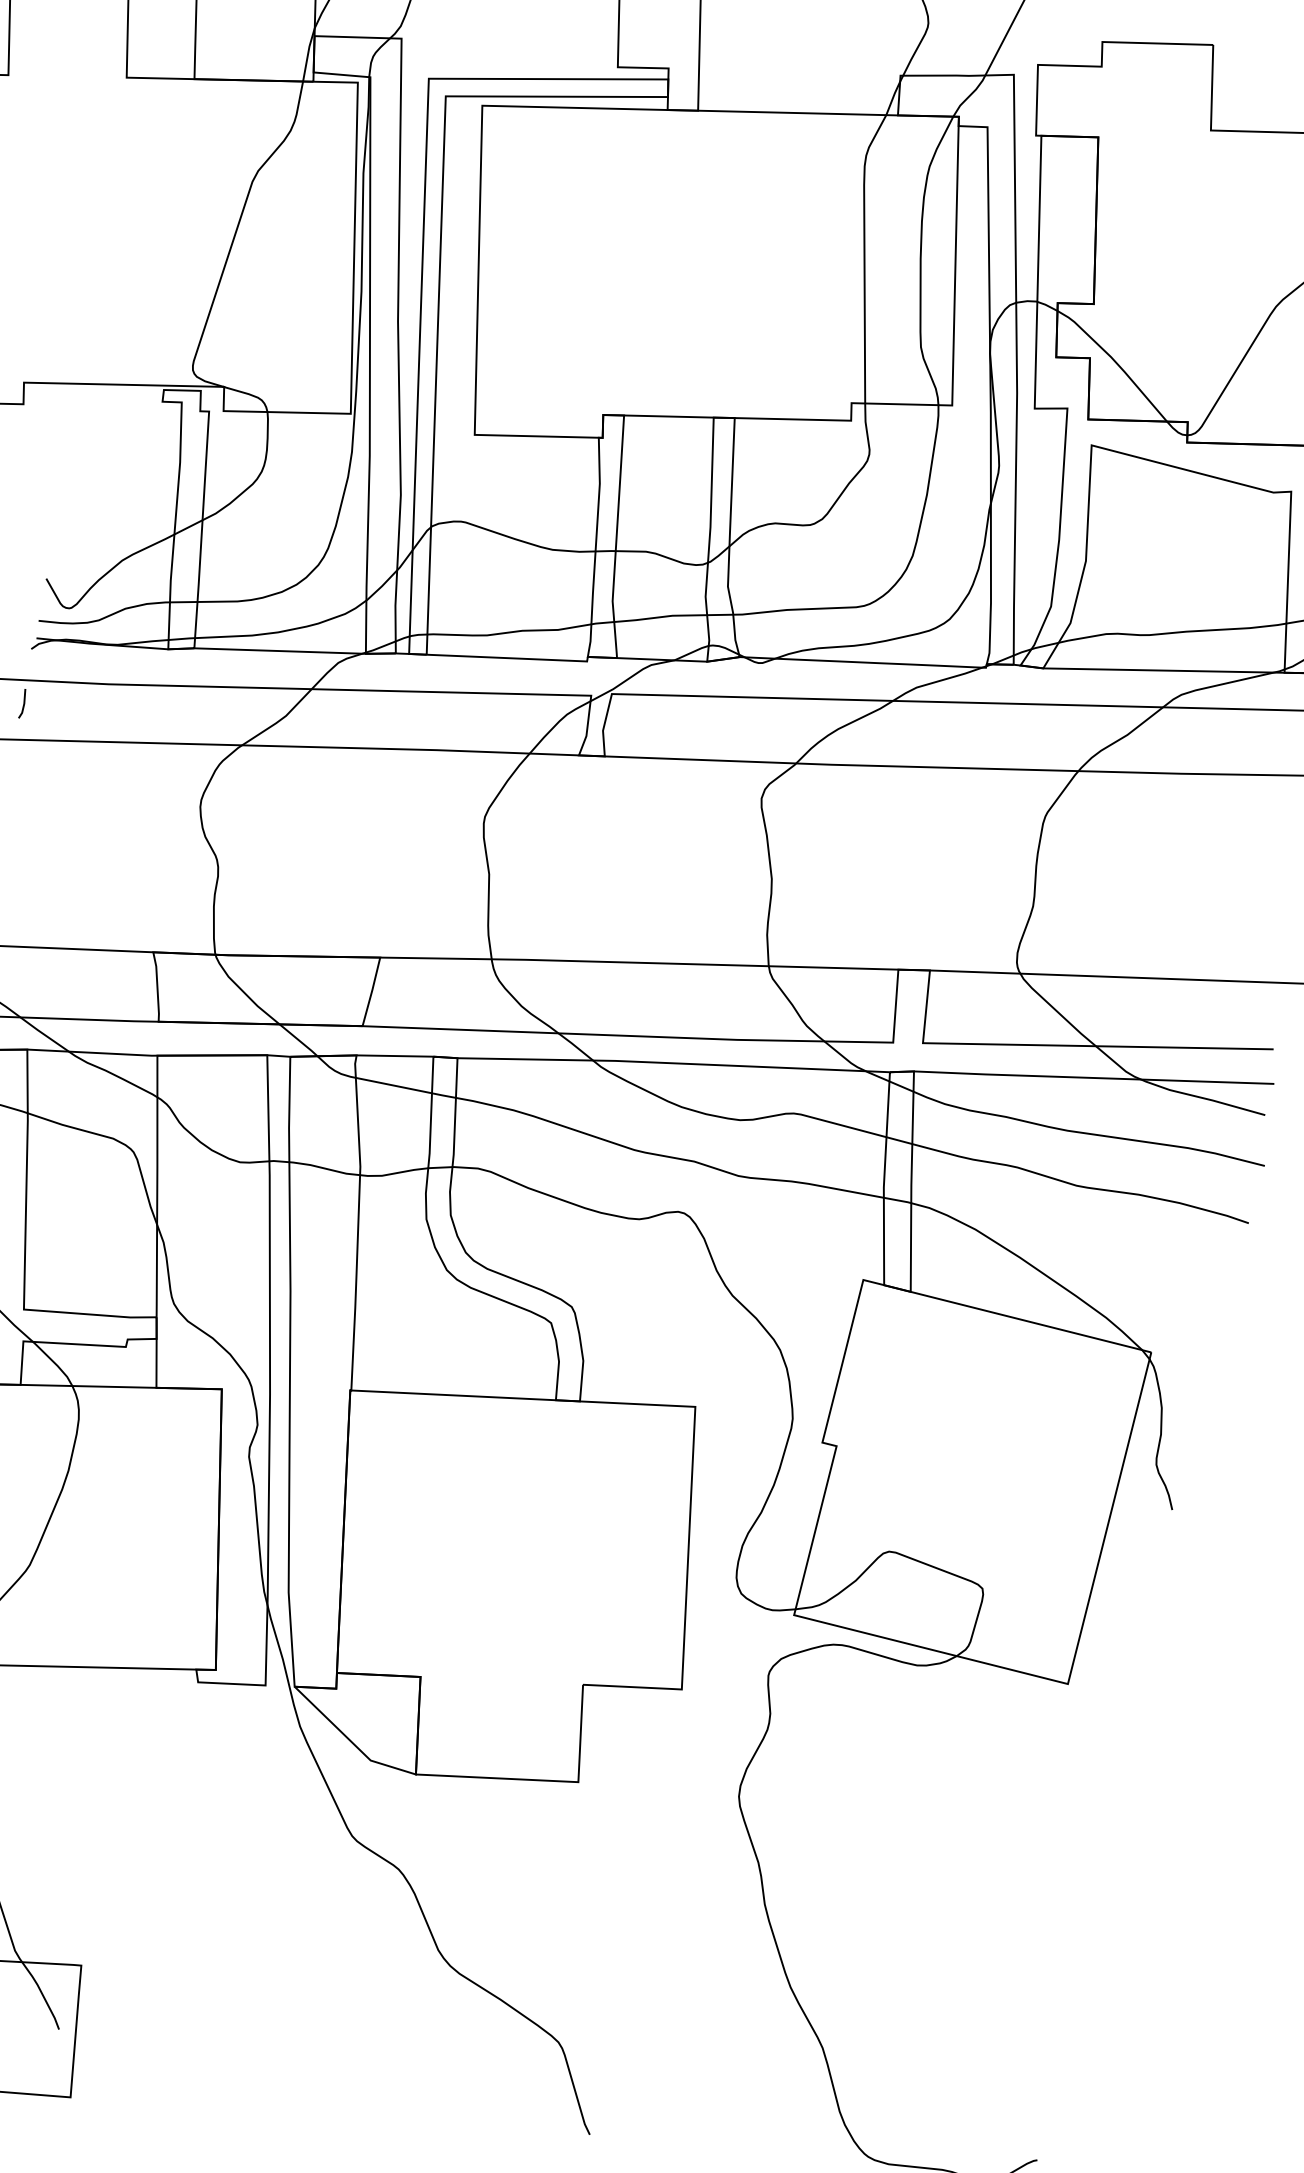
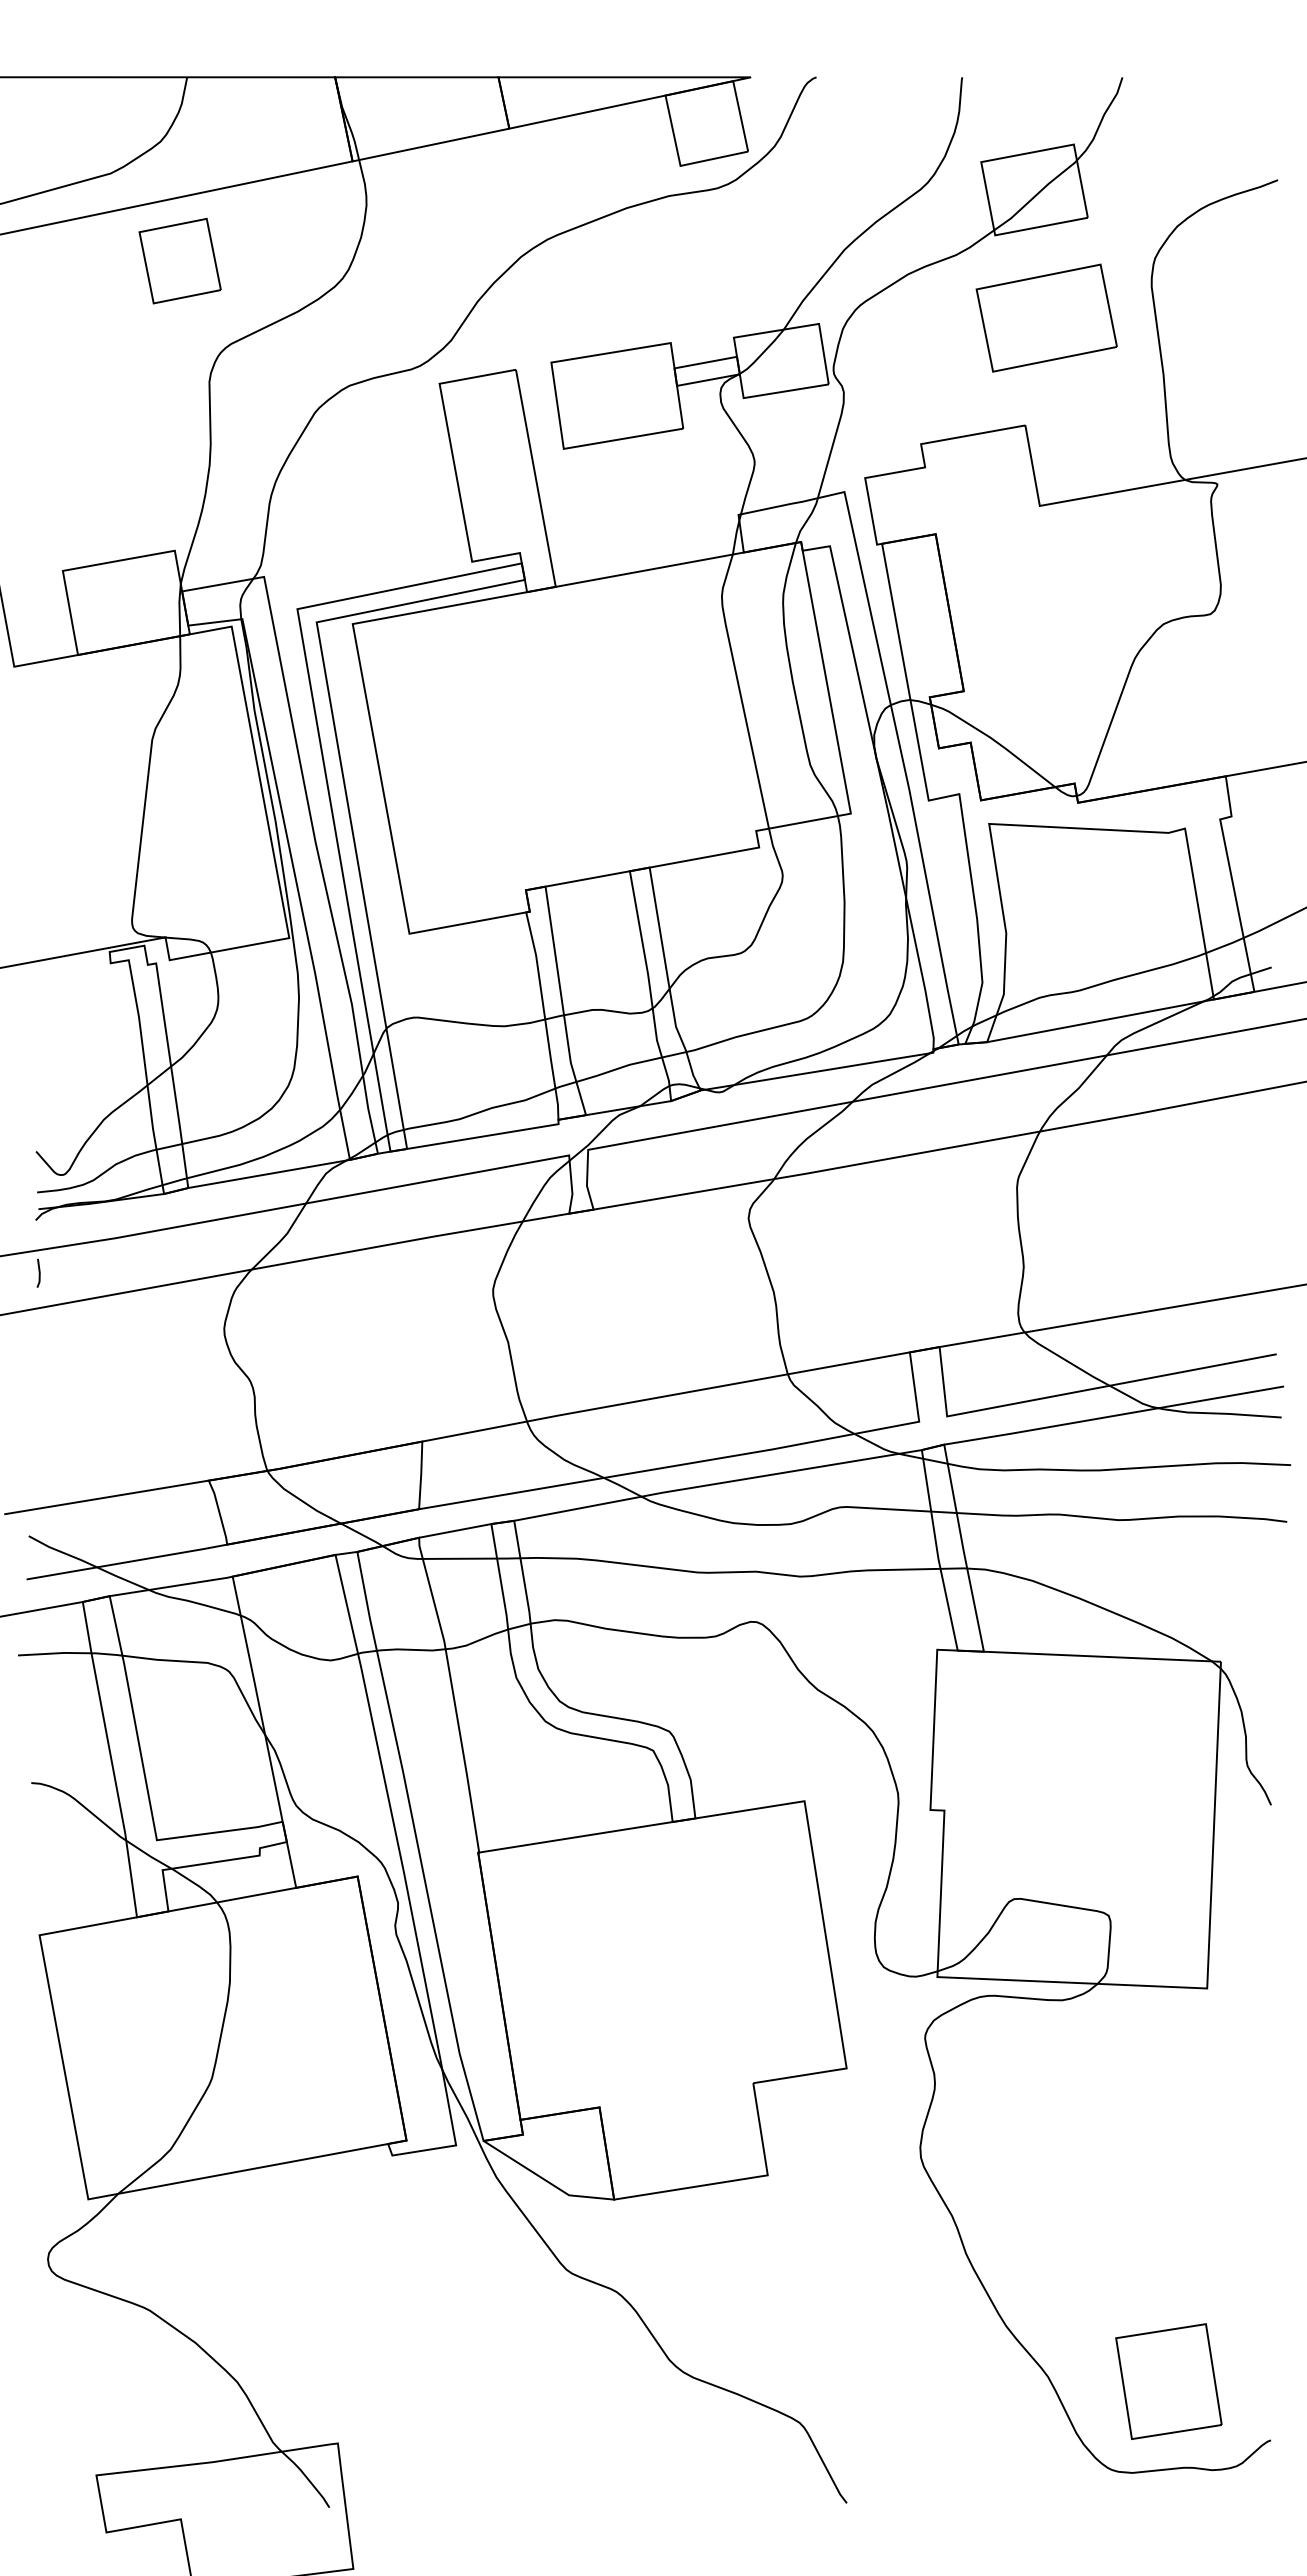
part: (944, 2078) -> (1168, 2381), added

